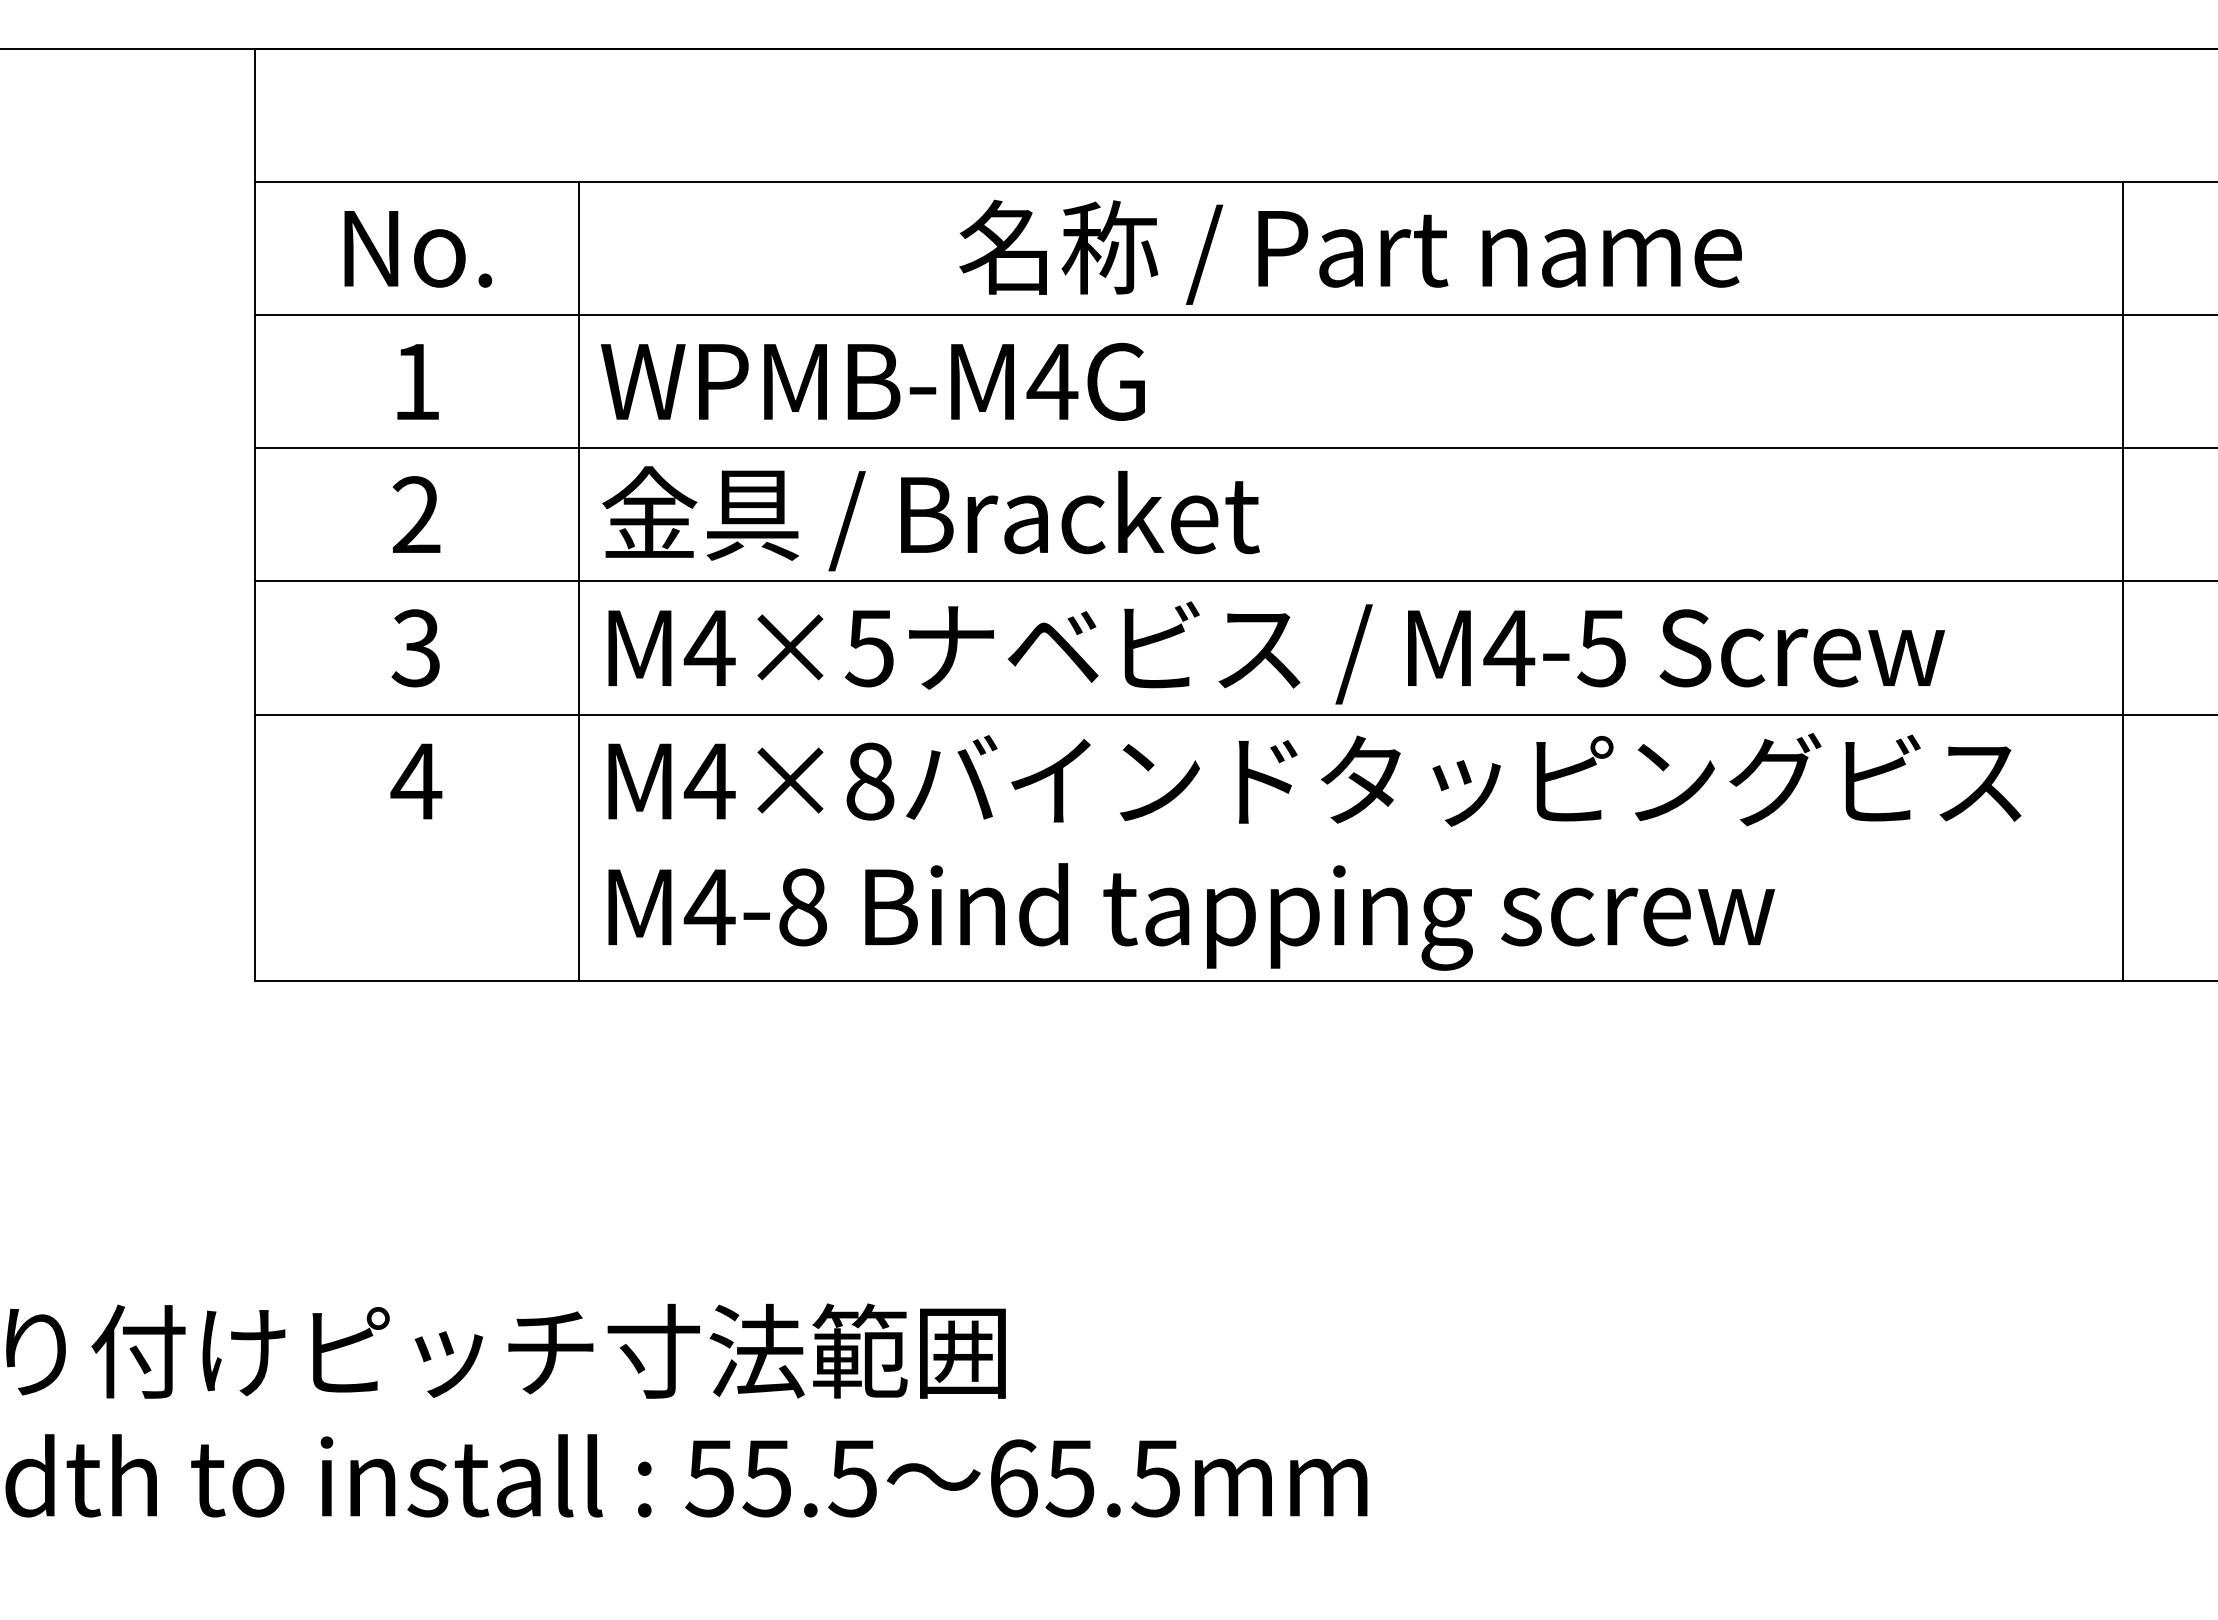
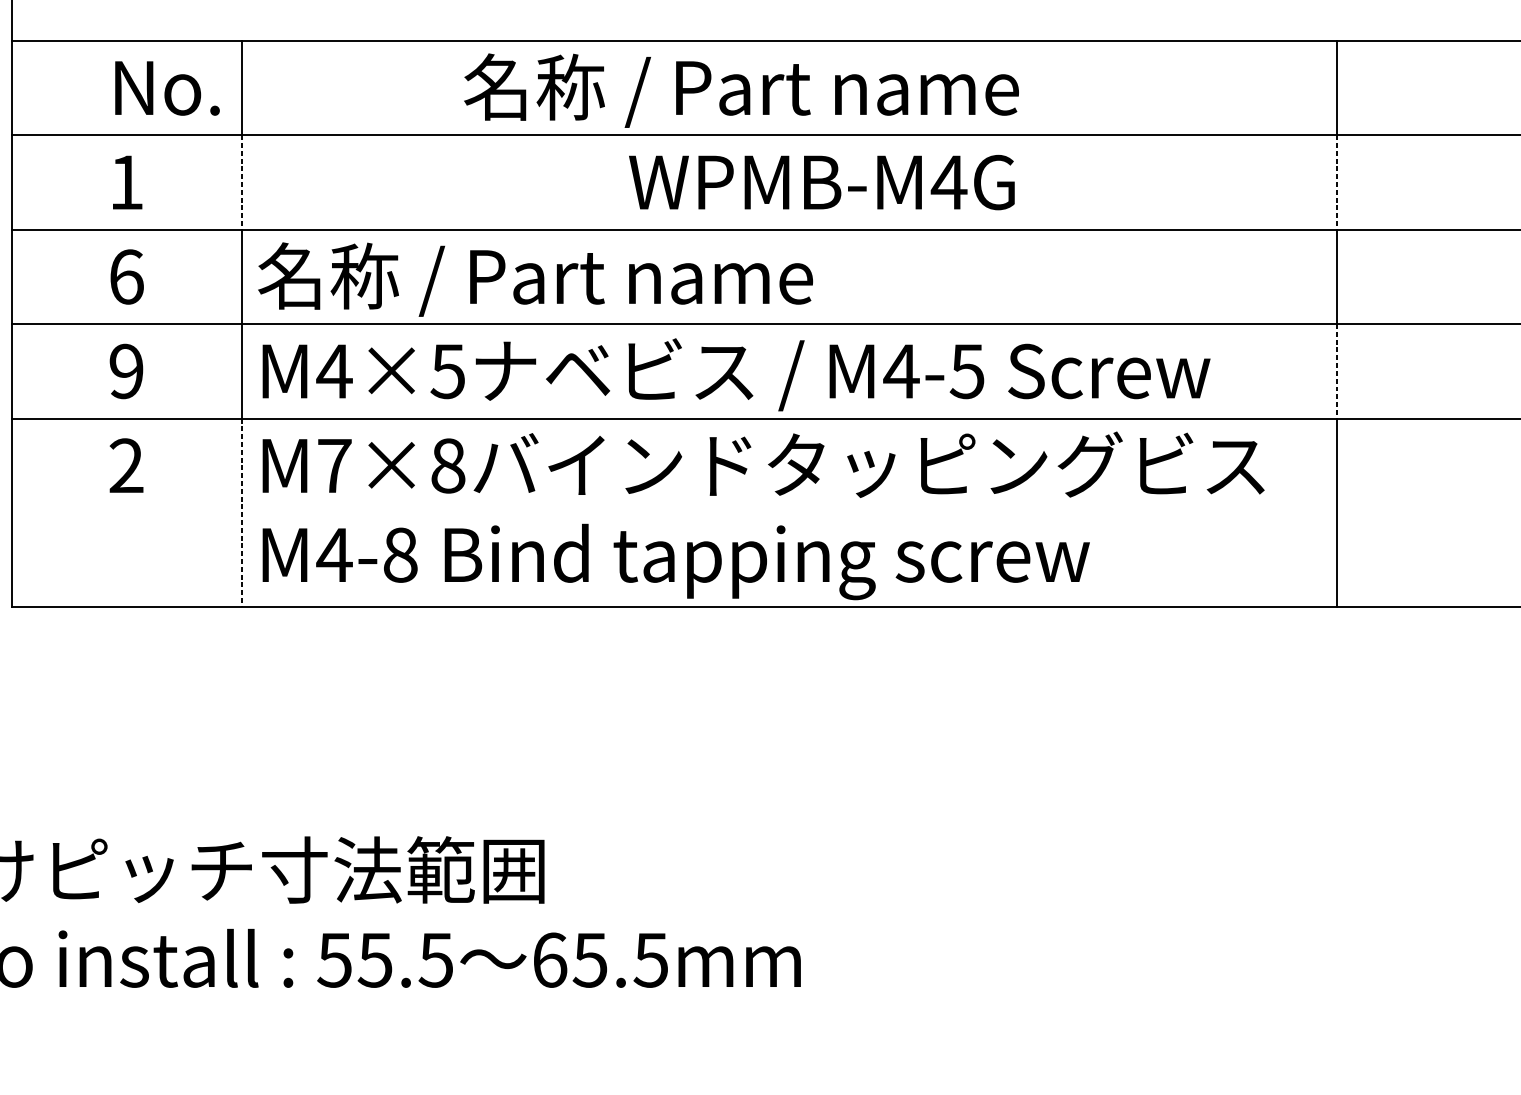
text: (418, 249) -> (167, 88), moved
text: (1350, 251) -> (741, 90), moved
line: (578, 381) -> (241, 182), solid -> dashed
text: (872, 381) -> (821, 182), moved
line: (2123, 381) -> (1337, 182), solid -> dashed
text: (992, 513) -> (535, 275), 金具 / Bracket -> 名称 / Part name
text: (416, 515) -> (126, 277), 2 -> 6
text: (415, 648) -> (125, 371), 3 -> 9
line: (2123, 648) -> (1337, 371), solid -> dashed
text: (416, 780) -> (126, 465), 4 -> 2
text: (709, 781) -> (334, 465), M4×8 -> M7×8
line: (578, 848) -> (241, 513), solid -> dashed

